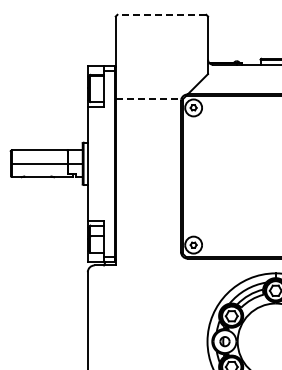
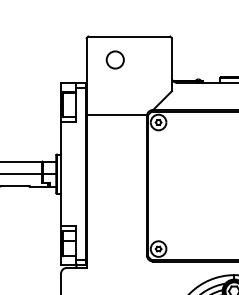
line: (161, 14) -> (128, 36), dashed -> solid
part: (146, 40) -> (115, 60), added
line: (148, 99) -> (116, 114), dashed -> solid

